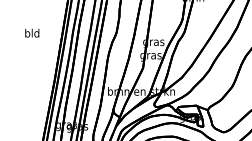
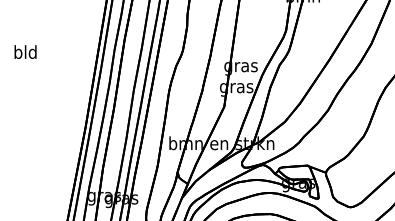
text: (32, 32) -> (25, 50), moved

